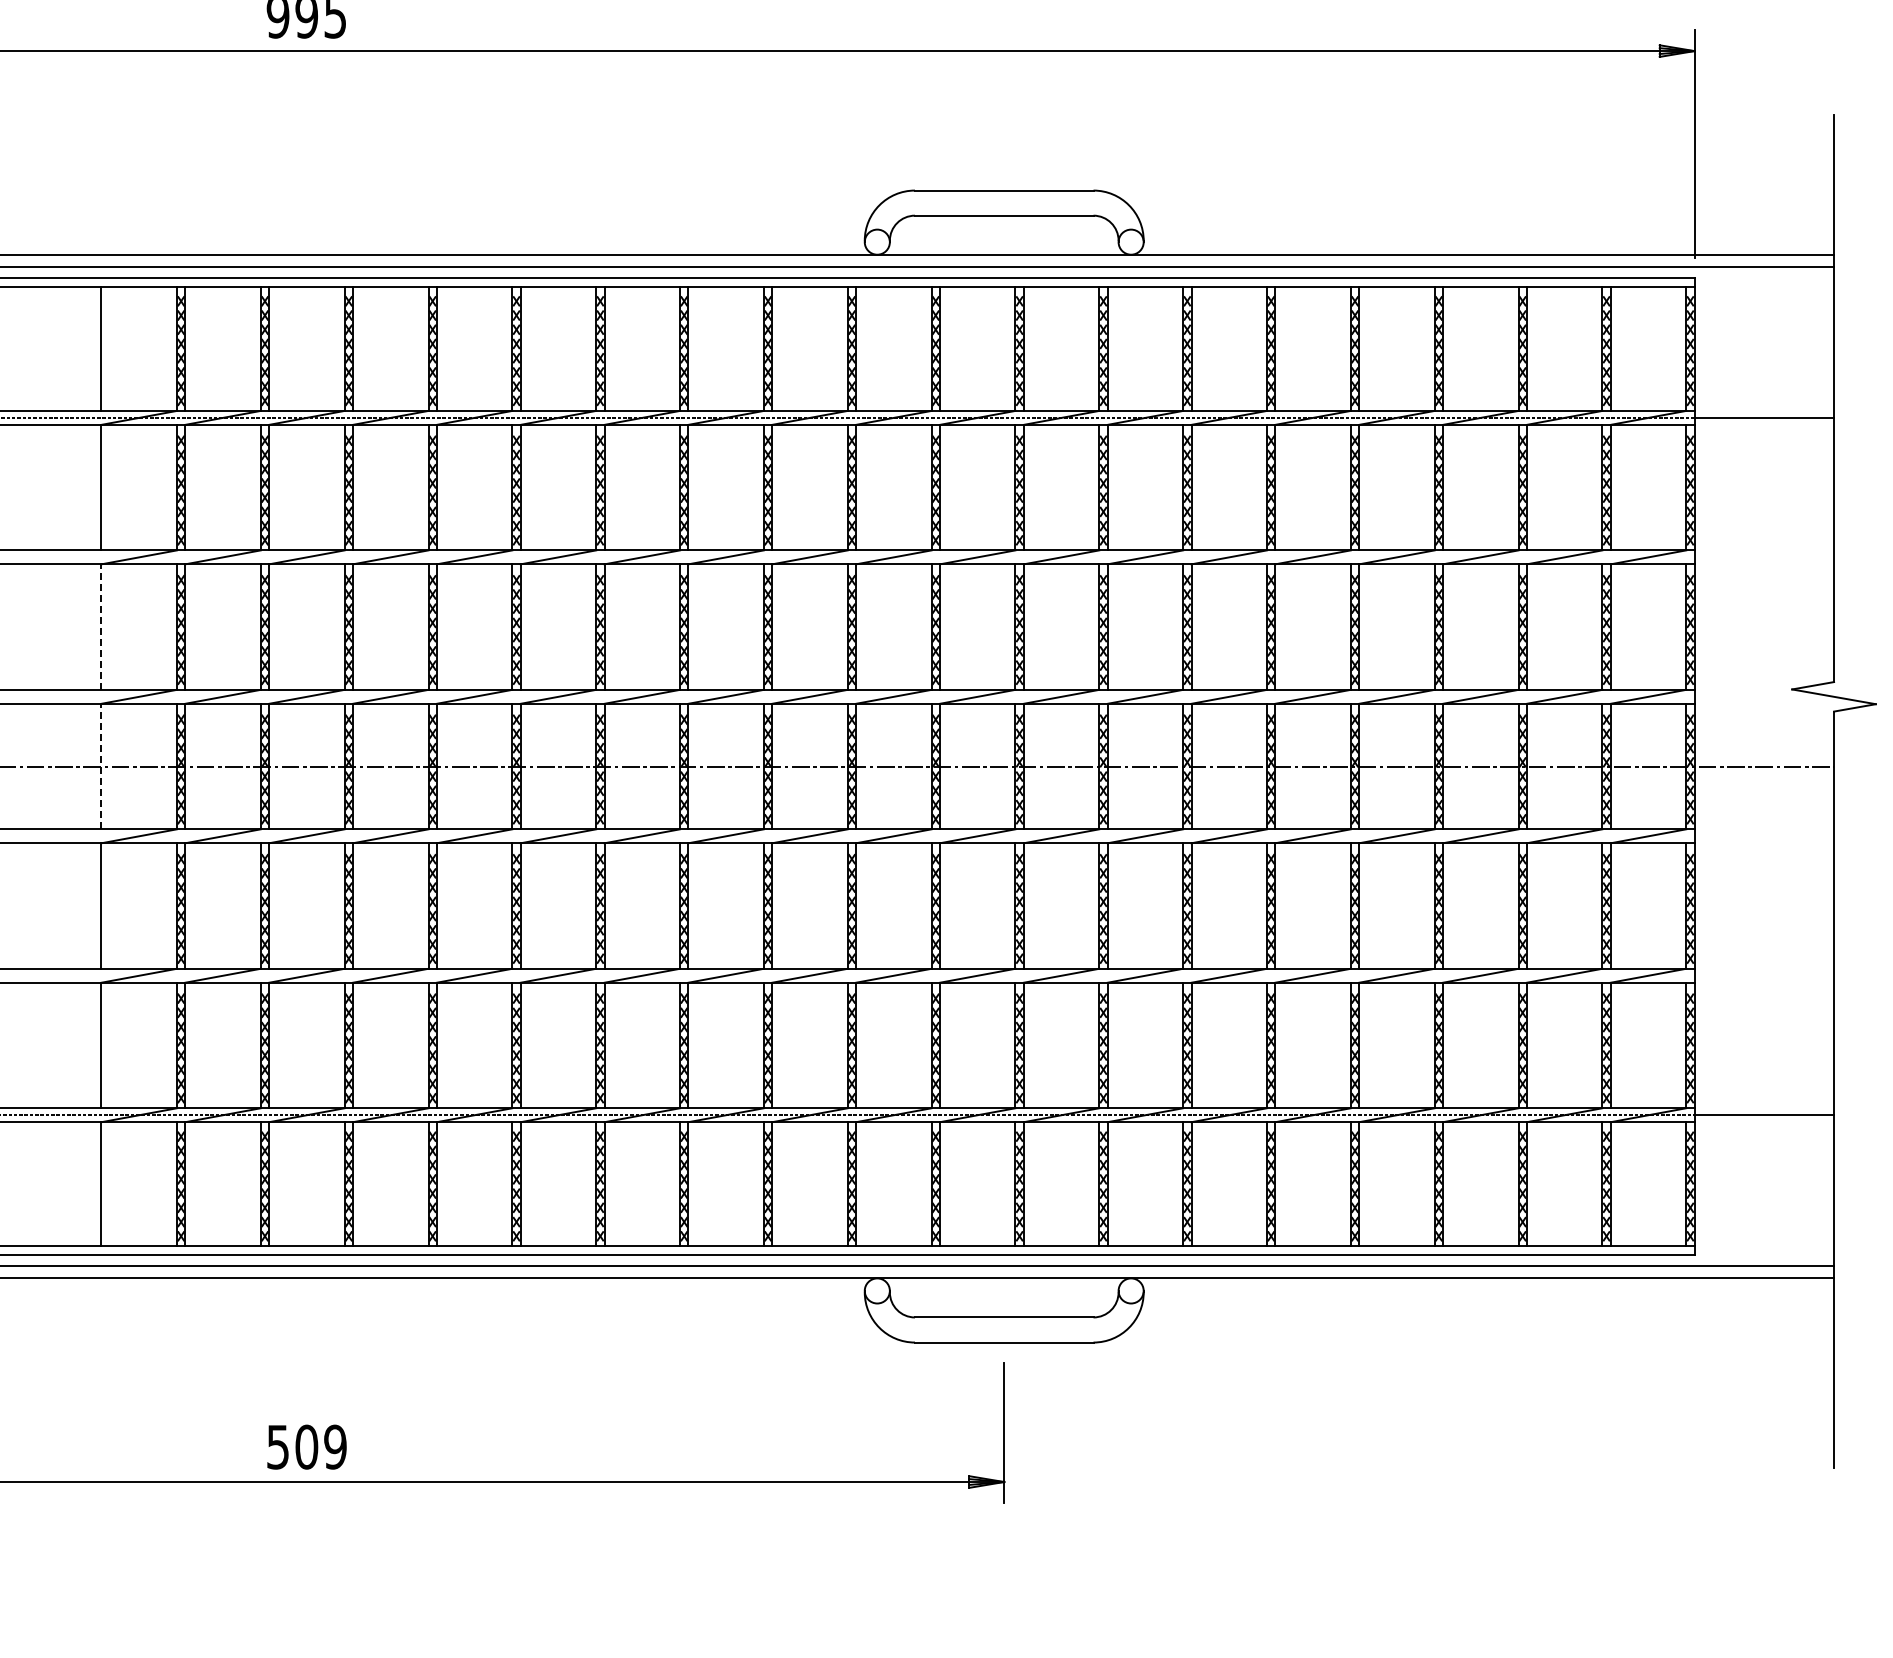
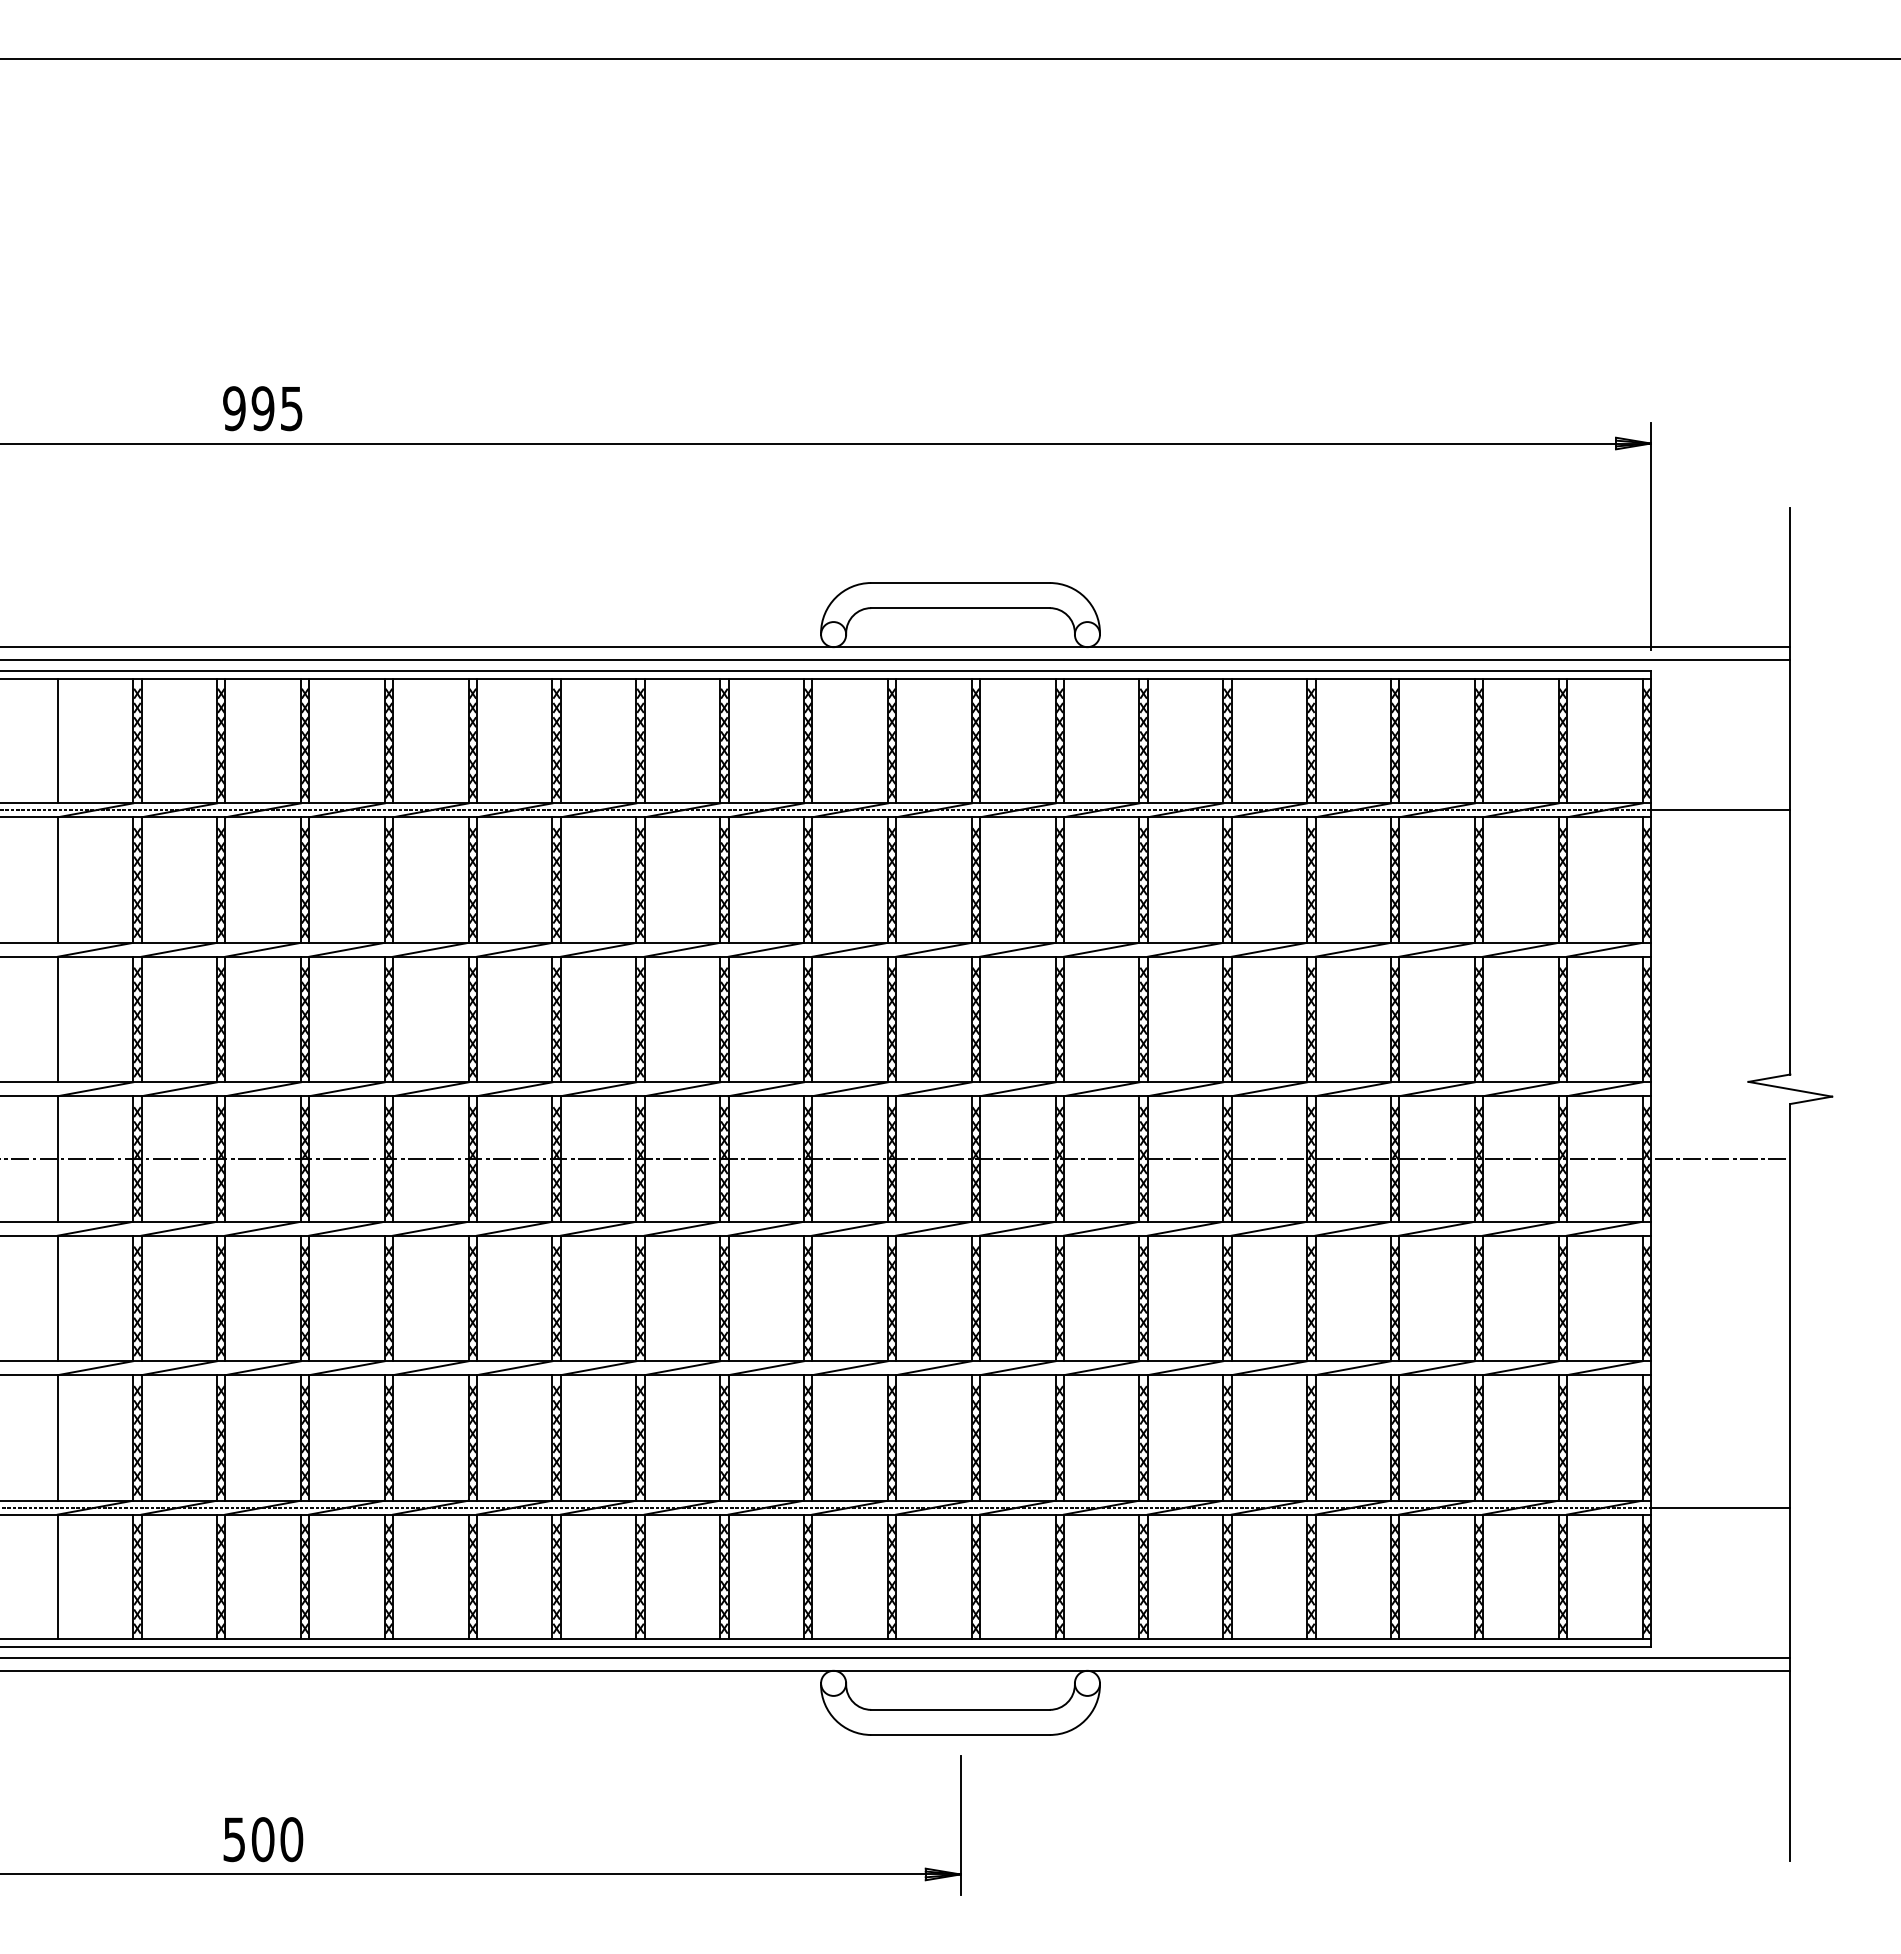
line: (101, 627) -> (57, 1019), dashed -> solid
line: (101, 767) -> (57, 1159), dashed -> solid
text: (335, 1447) -> (291, 1839), 509 -> 500

